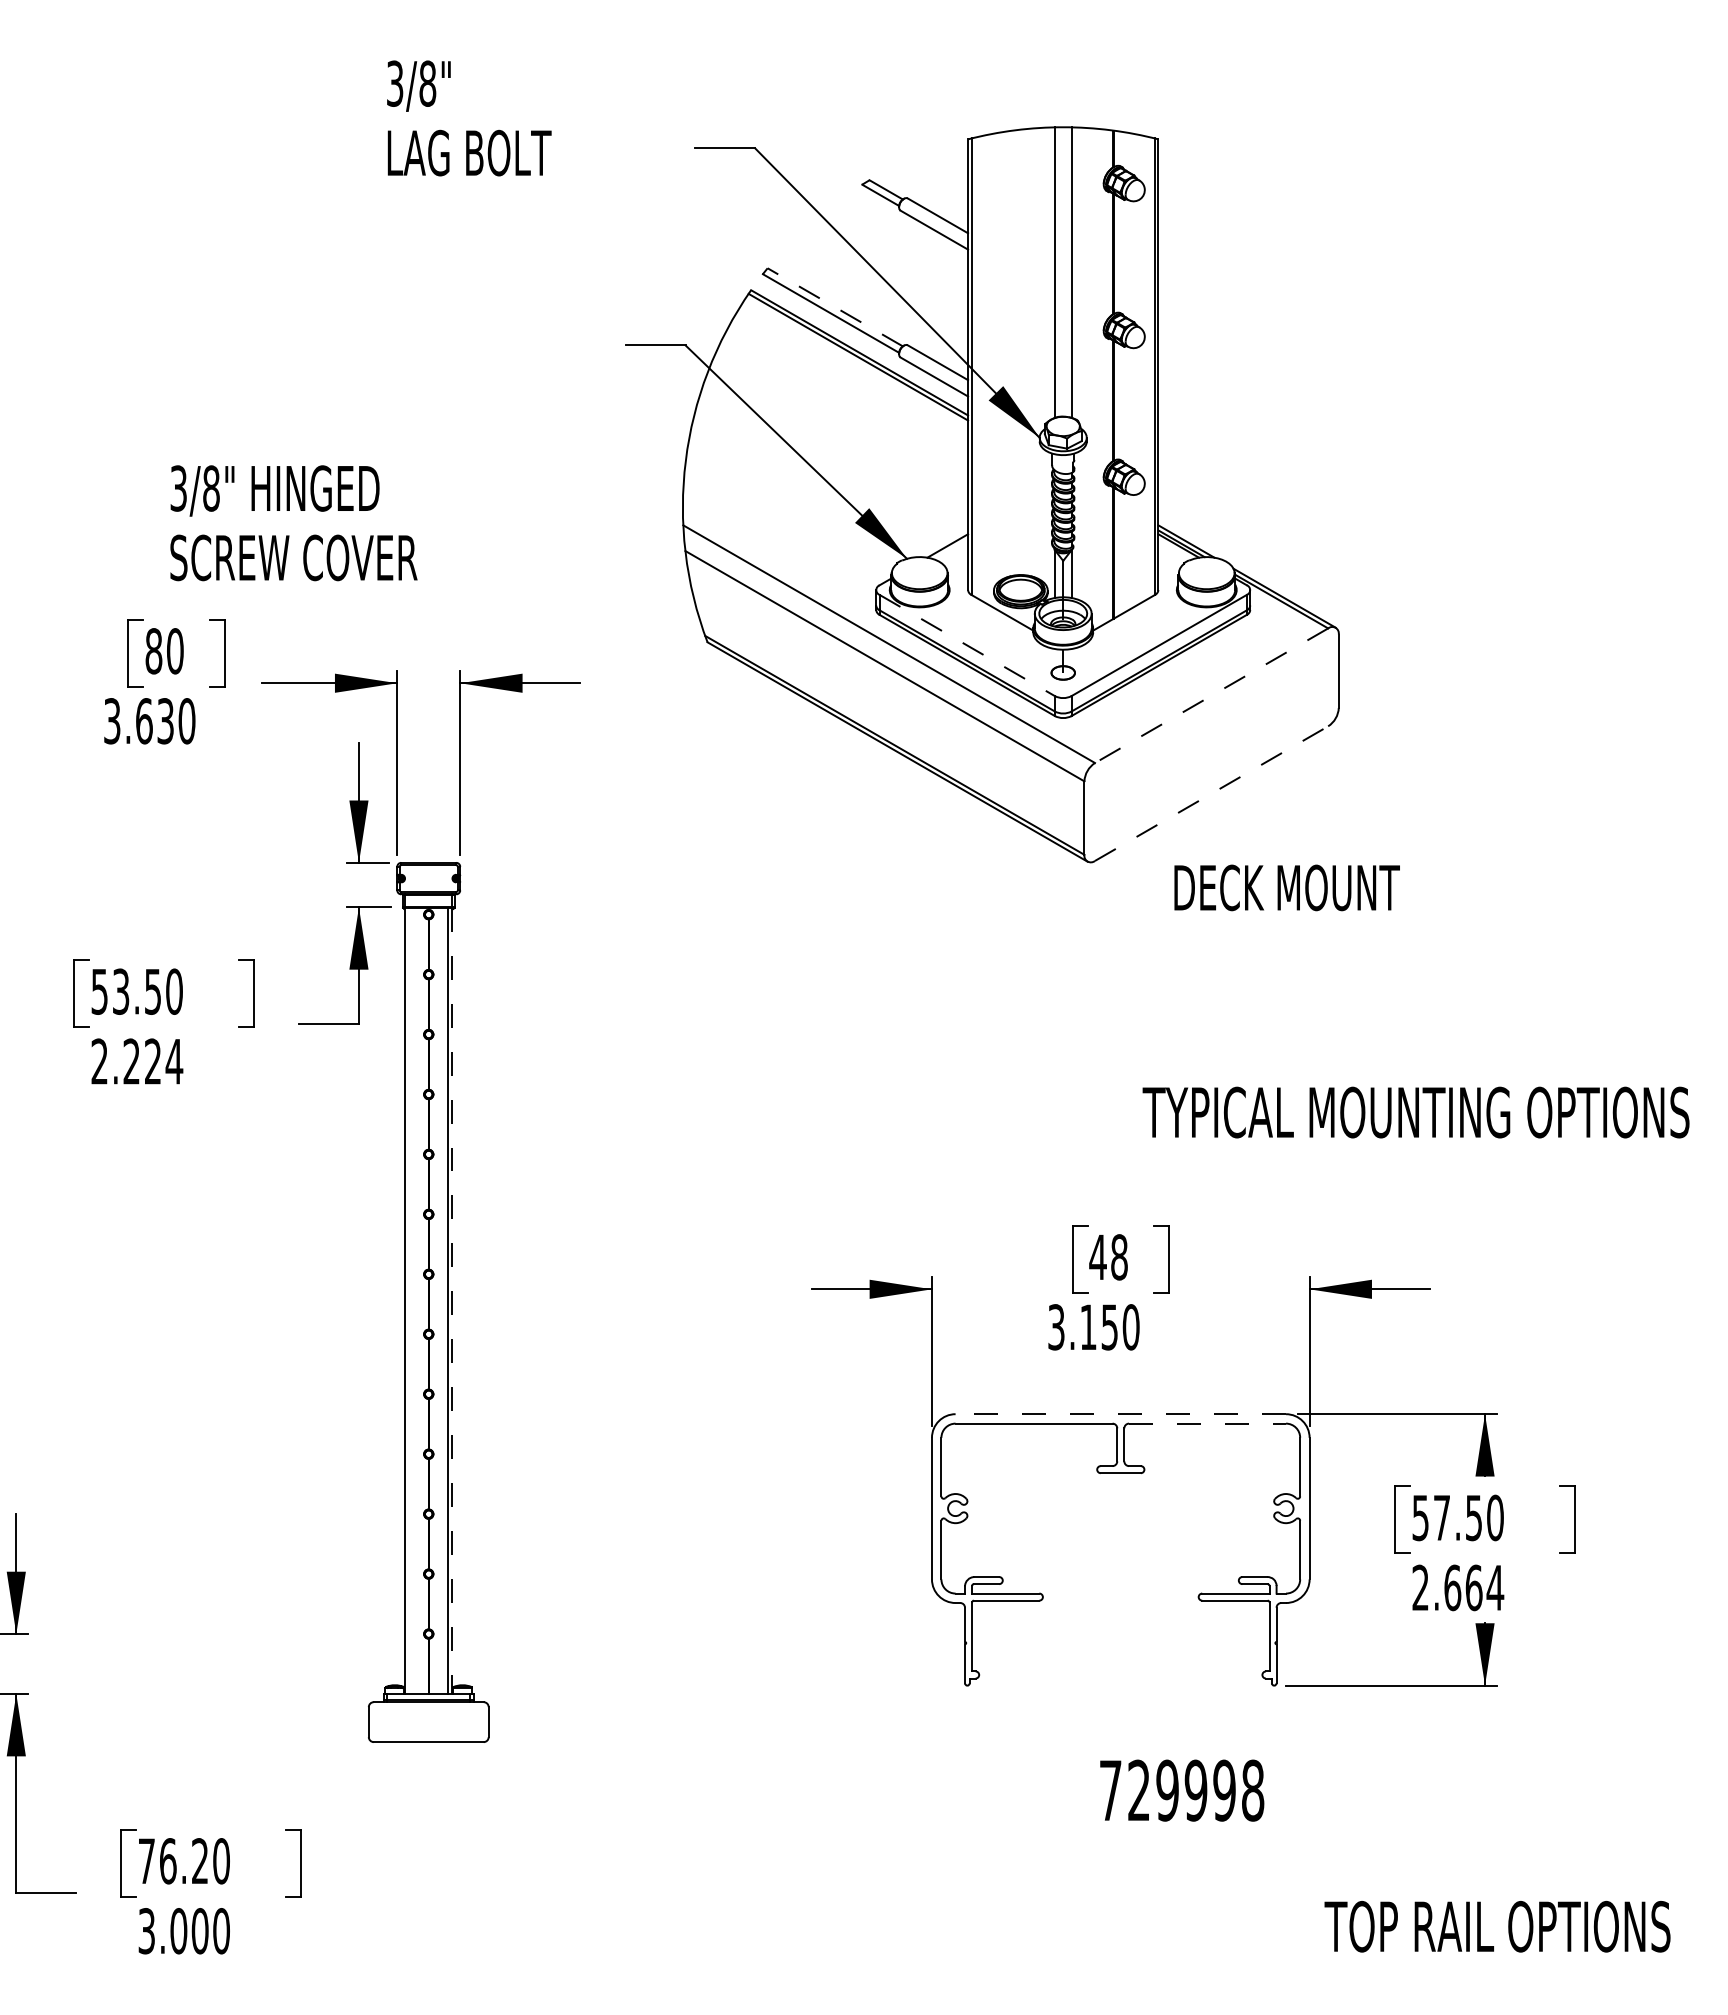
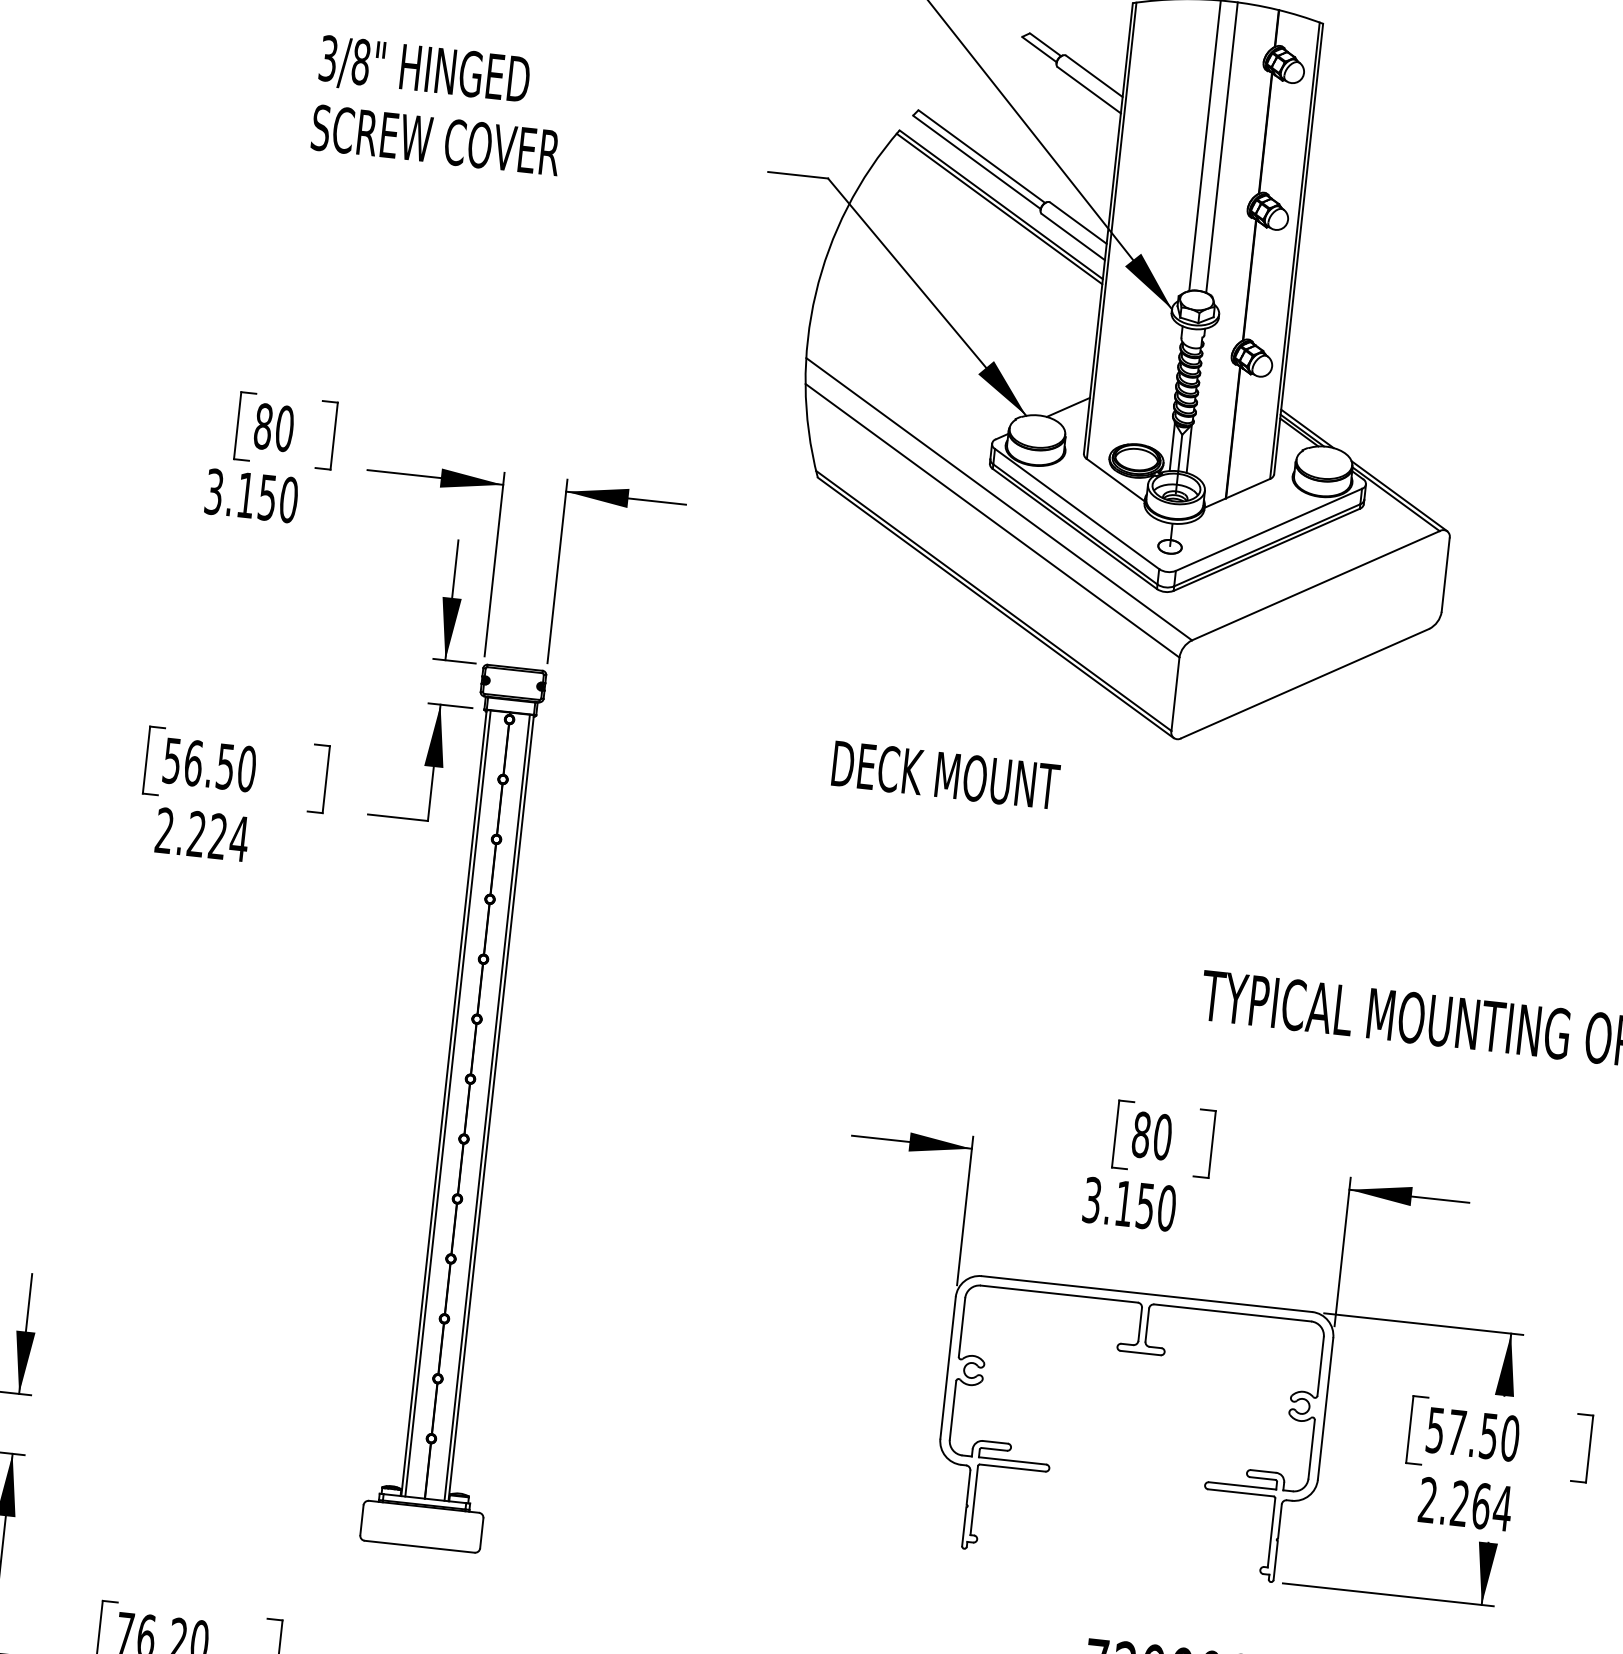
line: (834, 307) -> (981, 156), dashed -> solid
text: (293, 523) -> (439, 105), moved
line: (967, 645) -> (1077, 509), dashed -> solid
line: (1211, 695) -> (1315, 585), dashed -> solid
text: (154, 721) -> (256, 496), 3.630 -> 3.150
line: (1211, 793) -> (1305, 683), dashed -> solid
text: (1286, 887) -> (945, 774), moved
text: (120, 991) -> (193, 762), 53.50 -> 56.50
text: (1108, 1257) -> (1151, 1136), 48 -> 80
line: (409, 1300) -> (448, 1103), added
line: (452, 1301) -> (491, 1108), dashed -> solid
line: (1120, 1414) -> (1146, 1294), dashed -> solid
line: (1208, 1423) -> (1233, 1312), dashed -> solid
text: (1452, 1587) -> (1459, 1503), 2.664 -> 2.264

